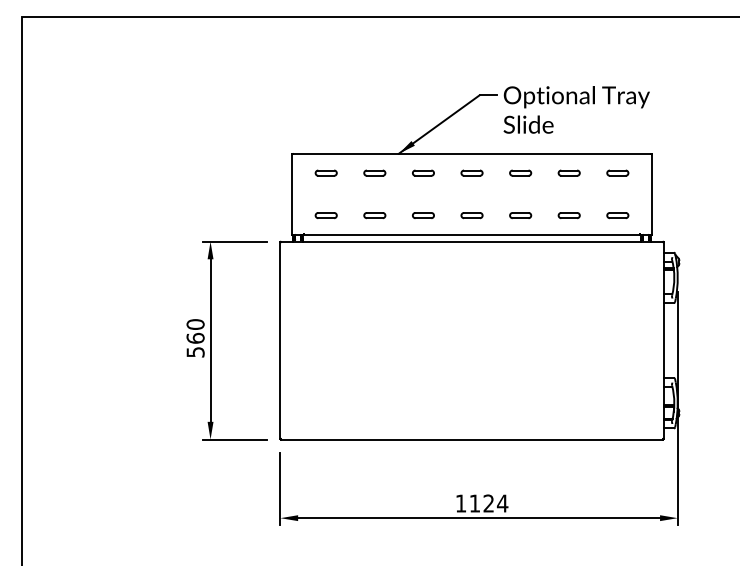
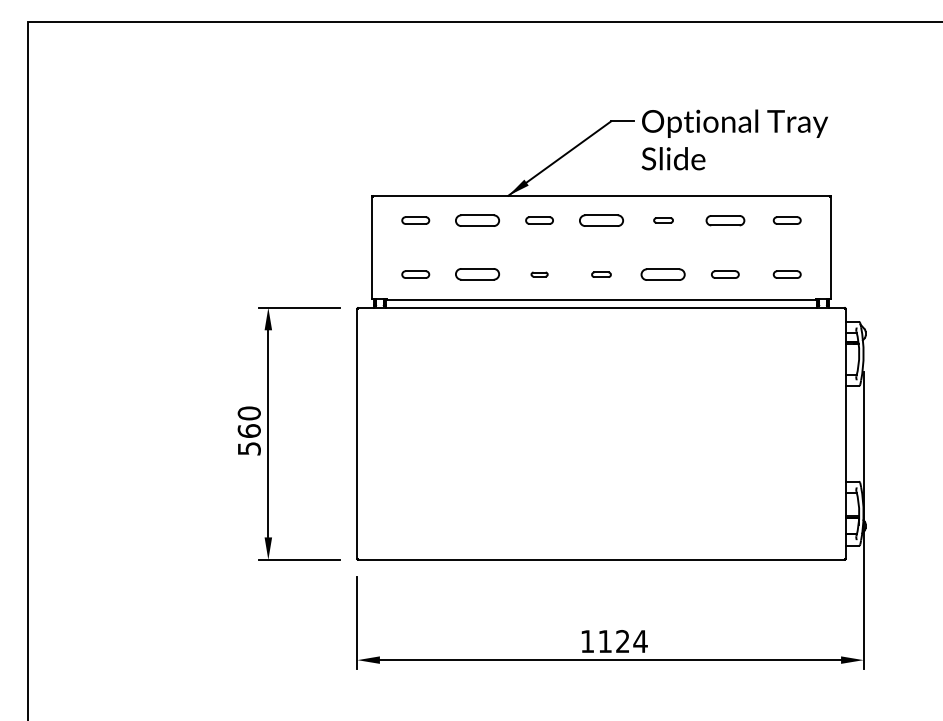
part: (374, 172) -> (477, 219), size x1.6
part: (471, 172) -> (600, 219), size x1.6
part: (520, 172) -> (663, 219), size x0.7
part: (568, 172) -> (724, 219), size x1.4
part: (374, 215) -> (477, 274), size x1.6
part: (423, 215) -> (539, 274), size x0.6
part: (471, 215) -> (600, 274), size x0.7
part: (520, 215) -> (663, 274), size x1.6

